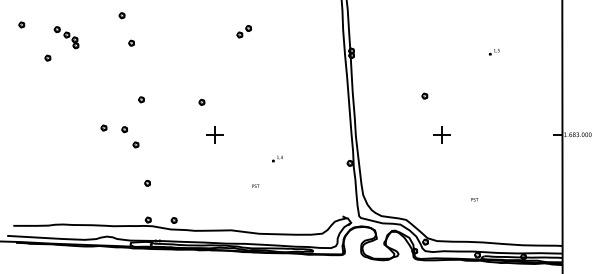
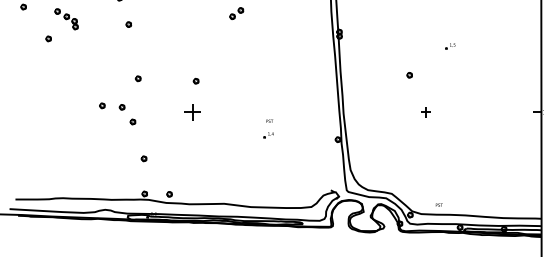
part: (493, 52) -> (449, 46), moved
part: (214, 134) -> (191, 112), moved
part: (441, 134) -> (425, 112), size x0.6
text: (255, 185) -> (269, 120), moved
text: (474, 199) -> (438, 204), moved

